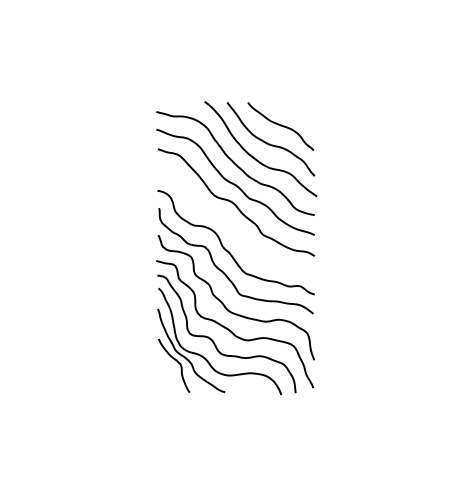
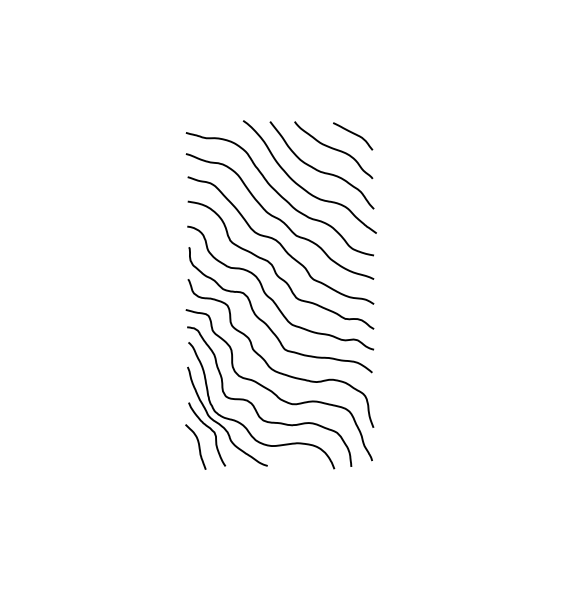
curve: (297, 113) -> (353, 134), added
curve: (231, 225) -> (275, 267), added
curve: (166, 376) -> (197, 447), added

